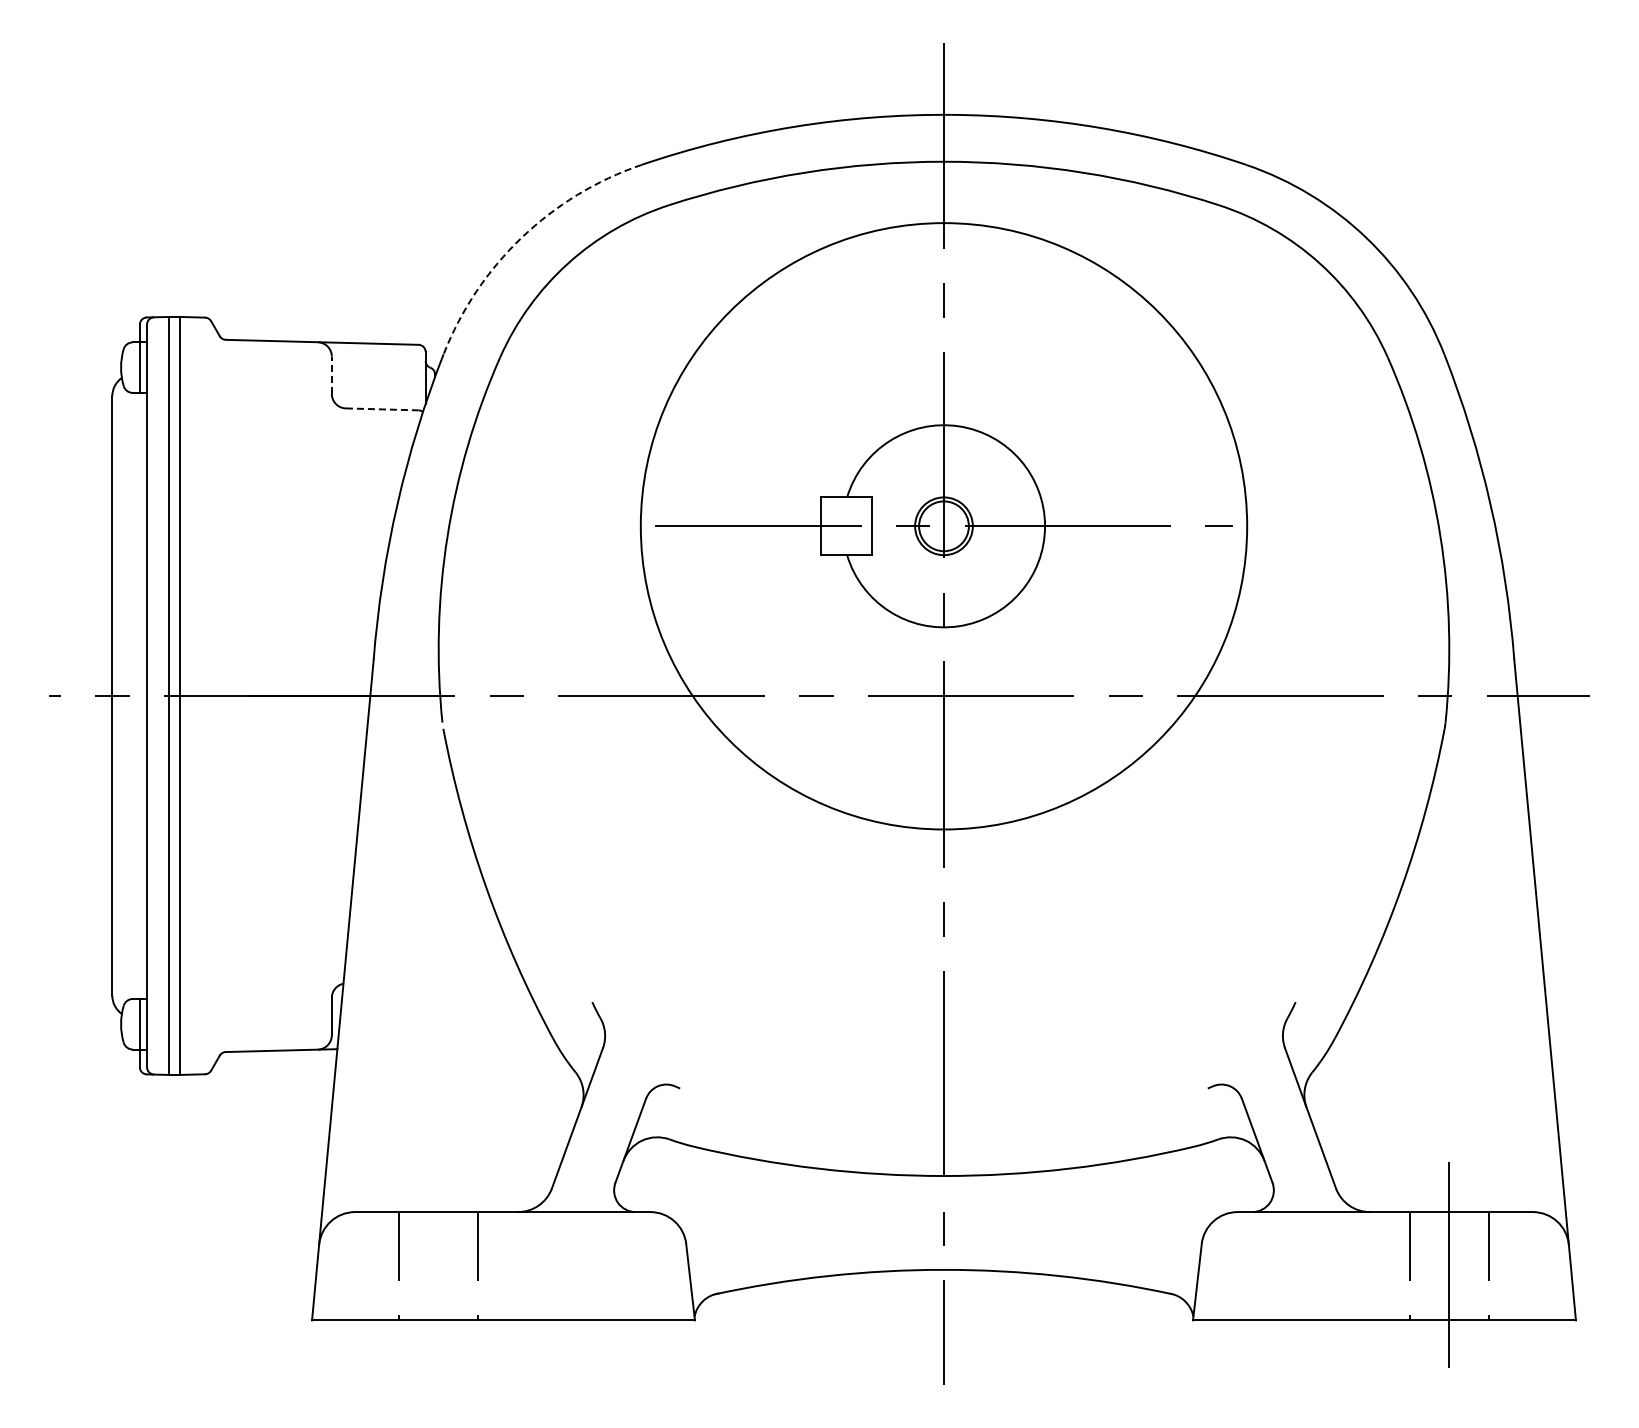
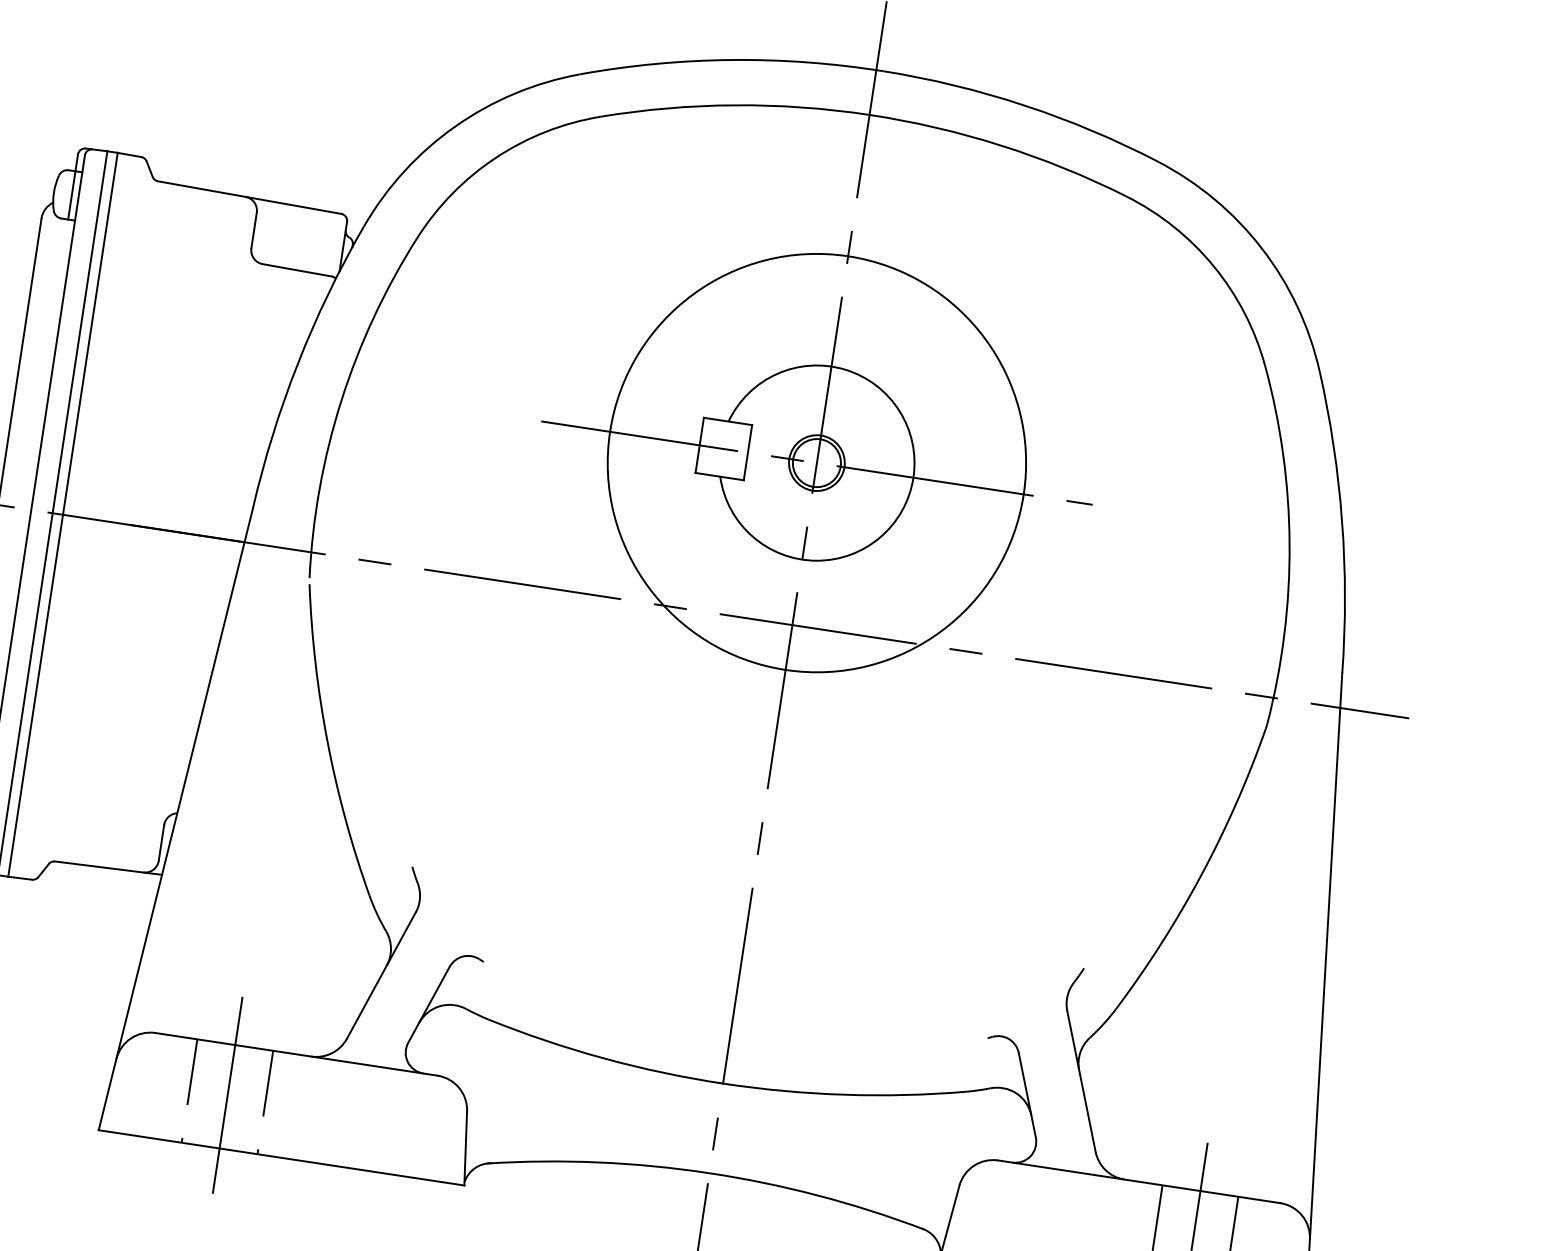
arc: (521, 237) -> (455, 126), dashed -> solid
line: (331, 375) -> (253, 230), dashed -> solid
line: (382, 409) -> (297, 270), dashed -> solid
circle: (943, 525) -> (816, 462), size x0.71
line: (438, 1265) -> (227, 1096), added

